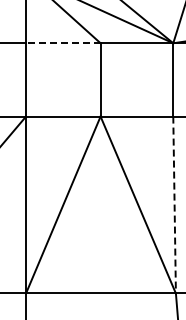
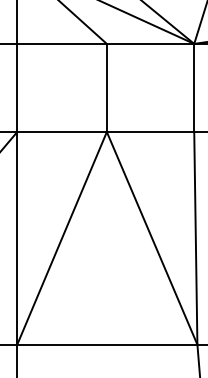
line: (62, 43) -> (61, 44), dashed -> solid
line: (174, 205) -> (195, 238), dashed -> solid

